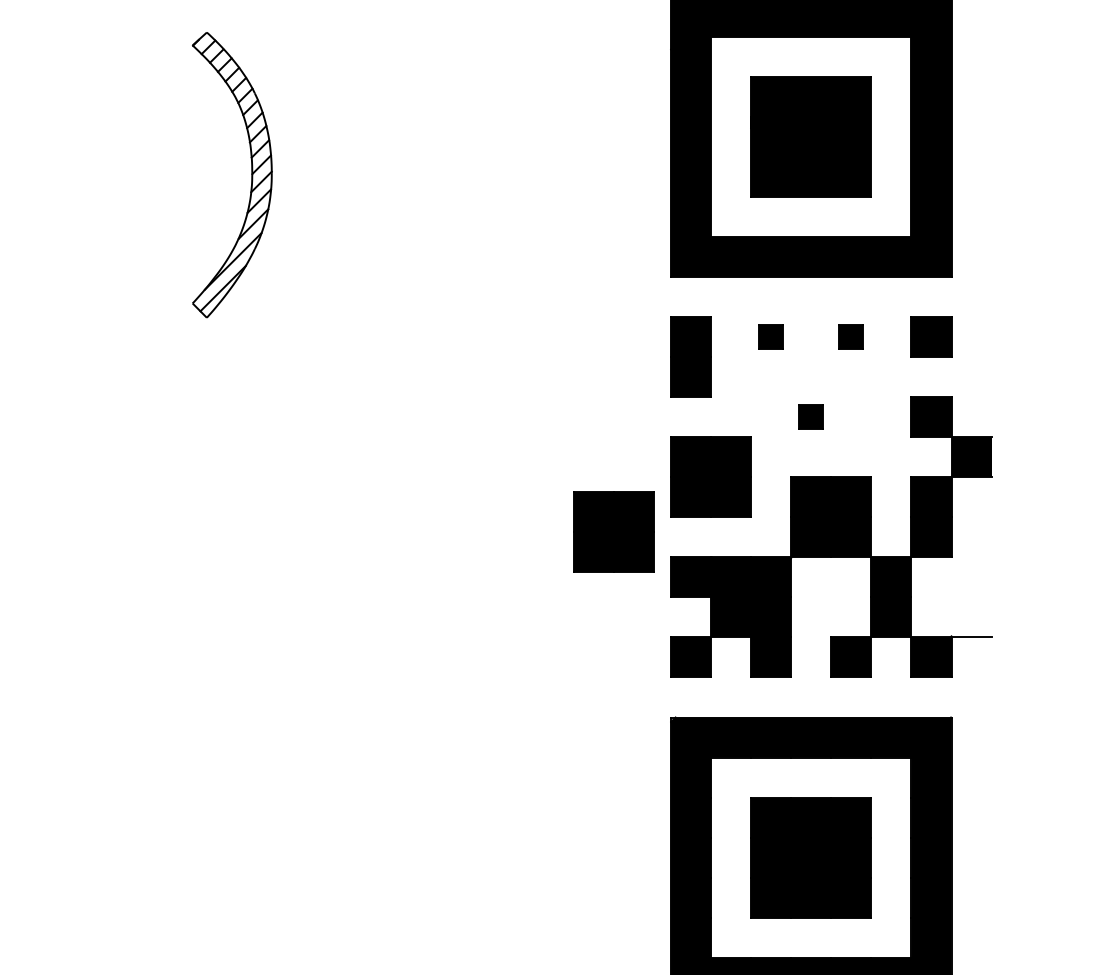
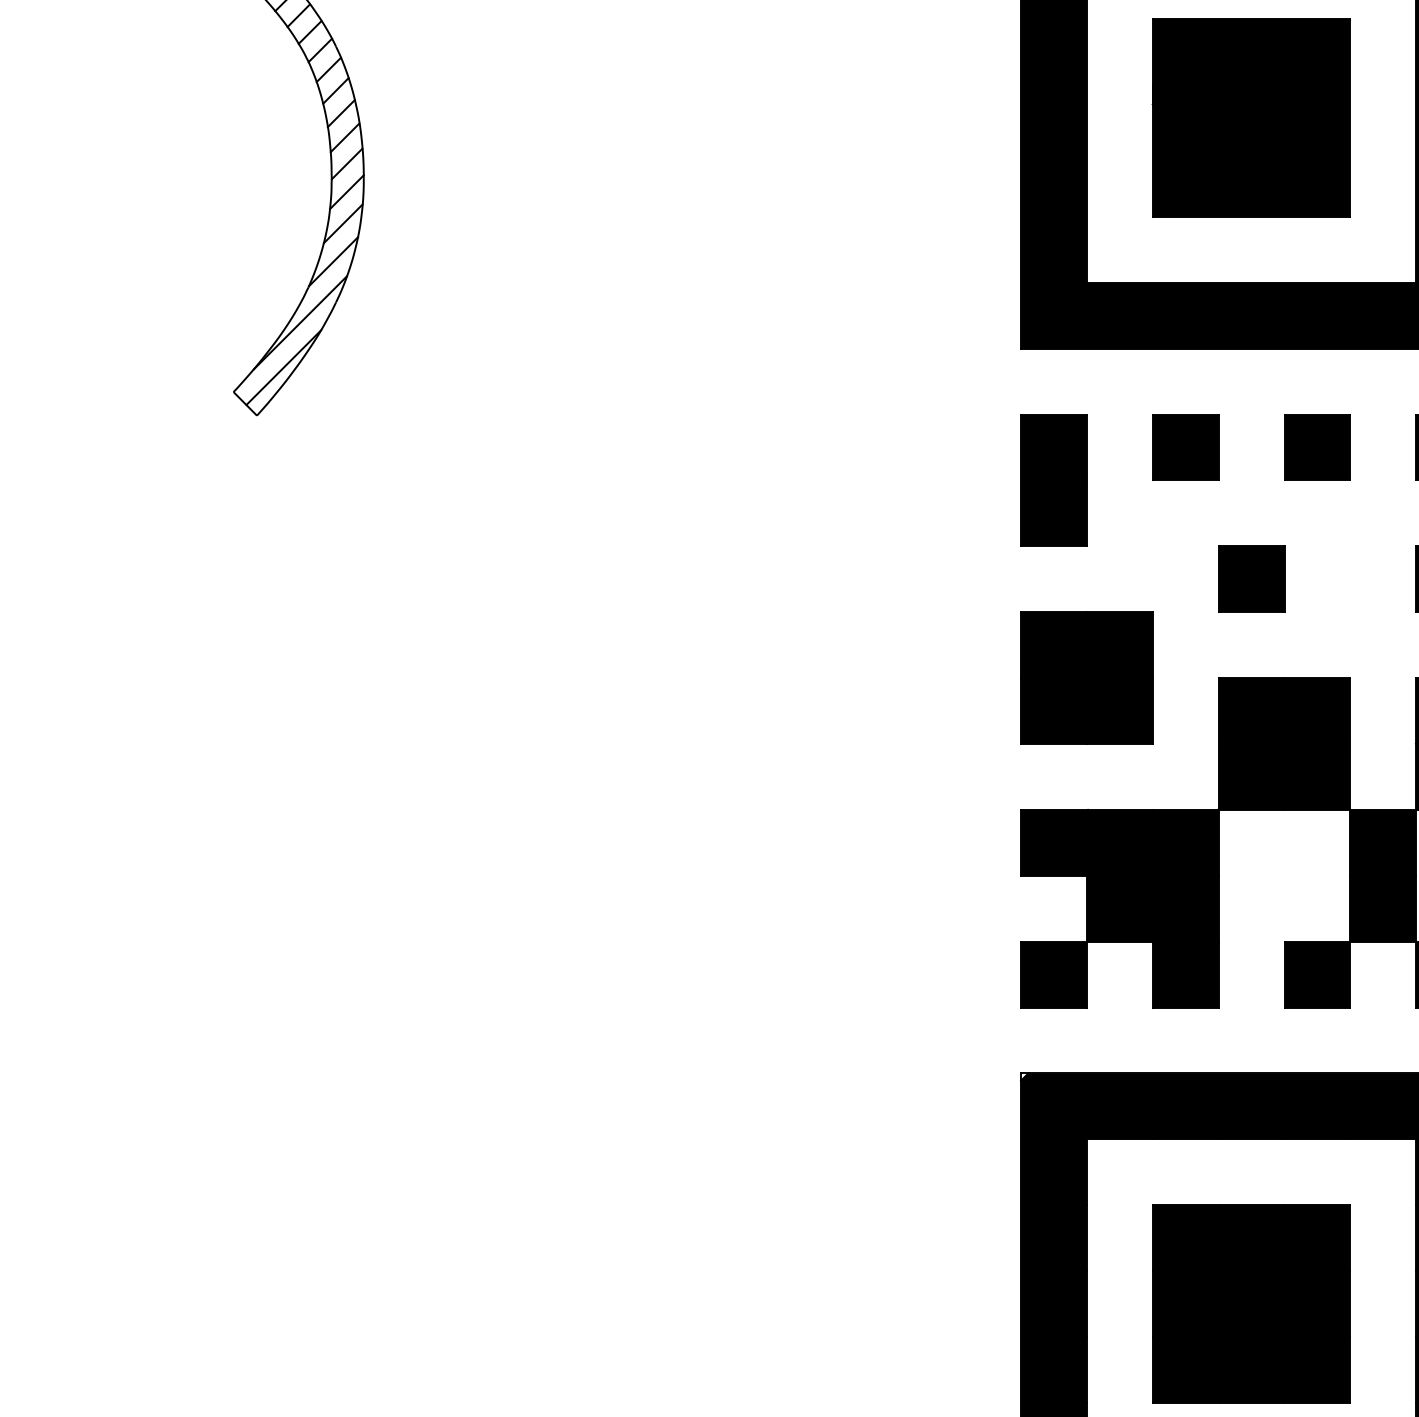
part: (770, 336) -> (1184, 446), size x1.67
part: (850, 336) -> (1316, 446), size x1.67
part: (810, 416) -> (1250, 578), size x1.67
part: (613, 531) -> (926, 767), removed

